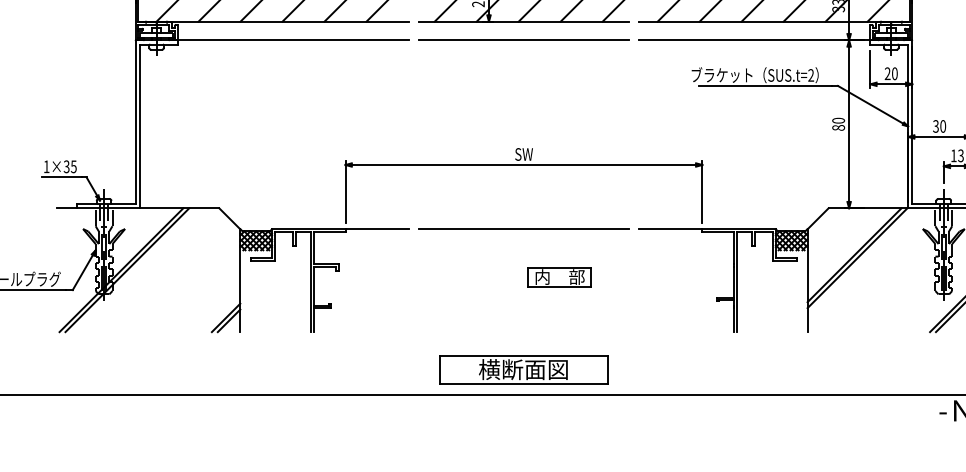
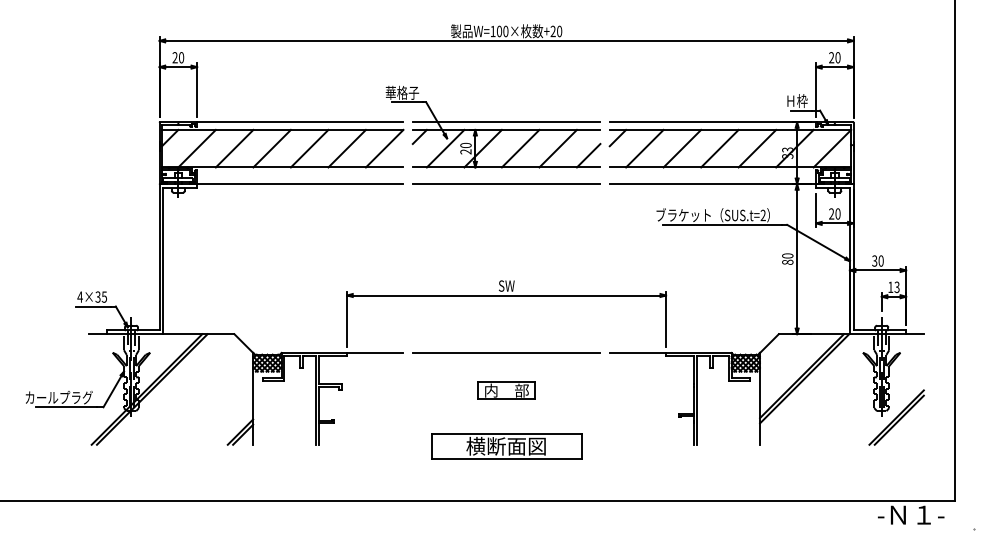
text: (45, 166) -> (79, 296), 1×35 -> 4×35
part: (559, 276) -> (506, 390), moved
part: (523, 369) -> (506, 446), moved

